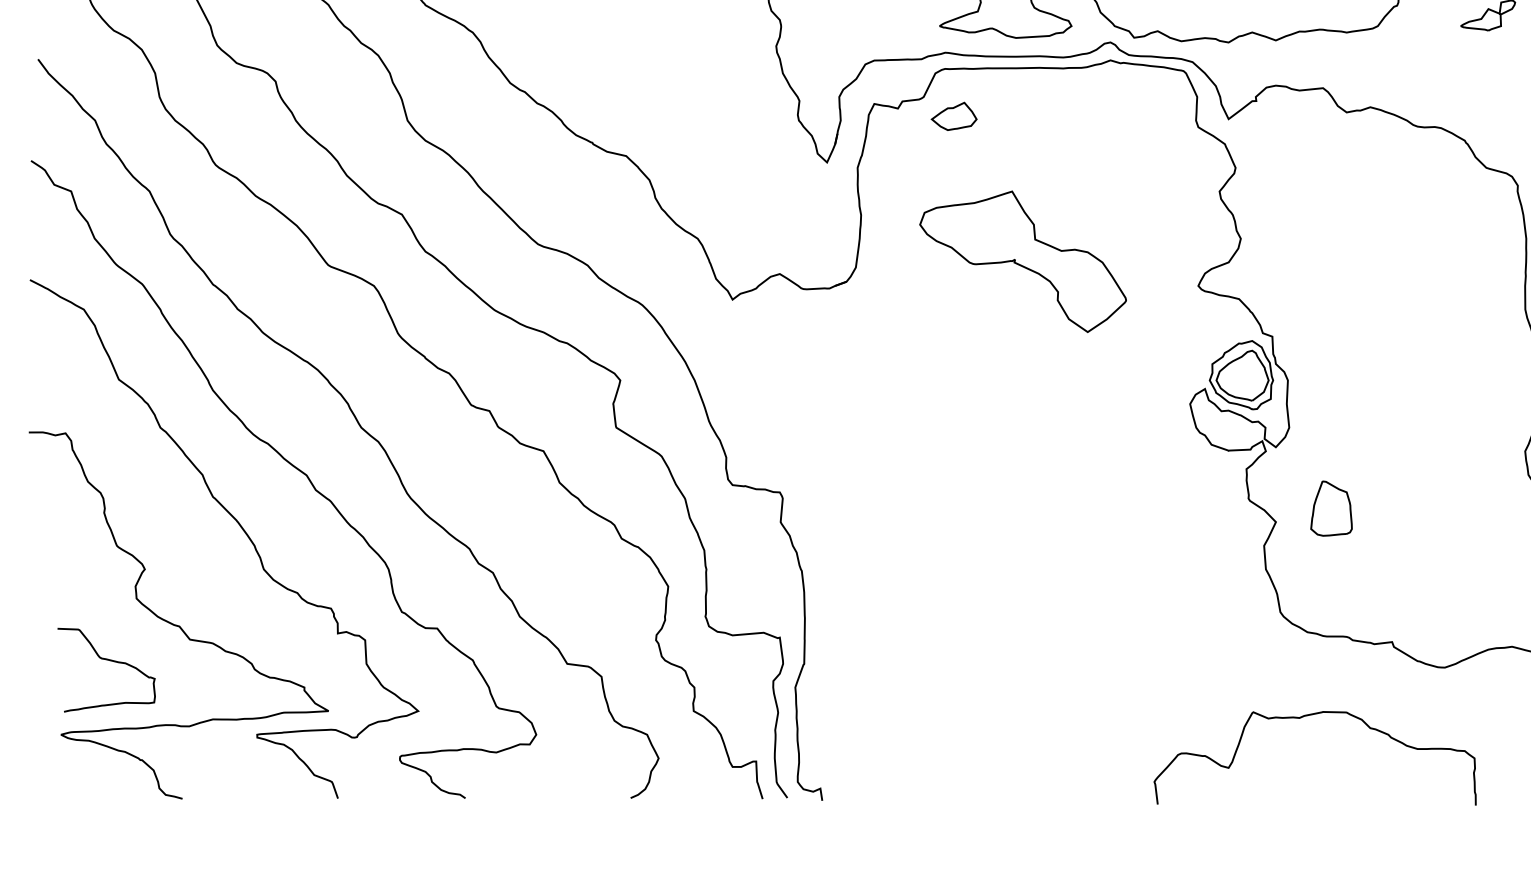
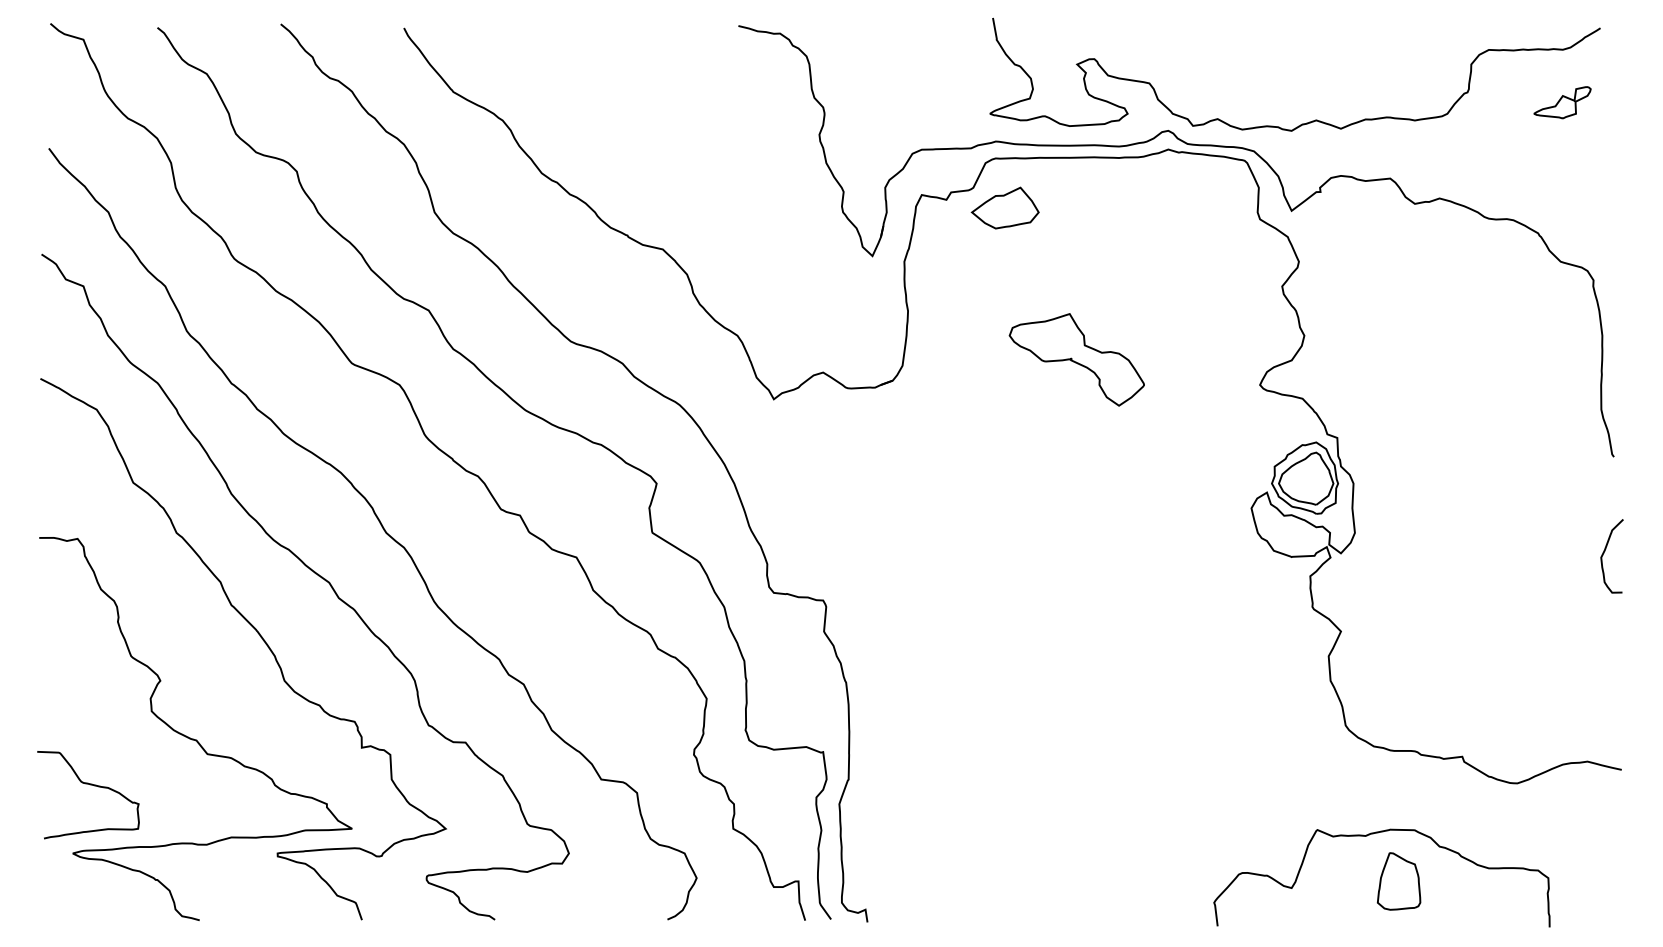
part: (953, 115) -> (1004, 207), size x1.43
part: (1022, 261) -> (1076, 359), size x0.62
part: (1330, 508) -> (1398, 881), moved
curve: (108, 661) -> (90, 785), moved

